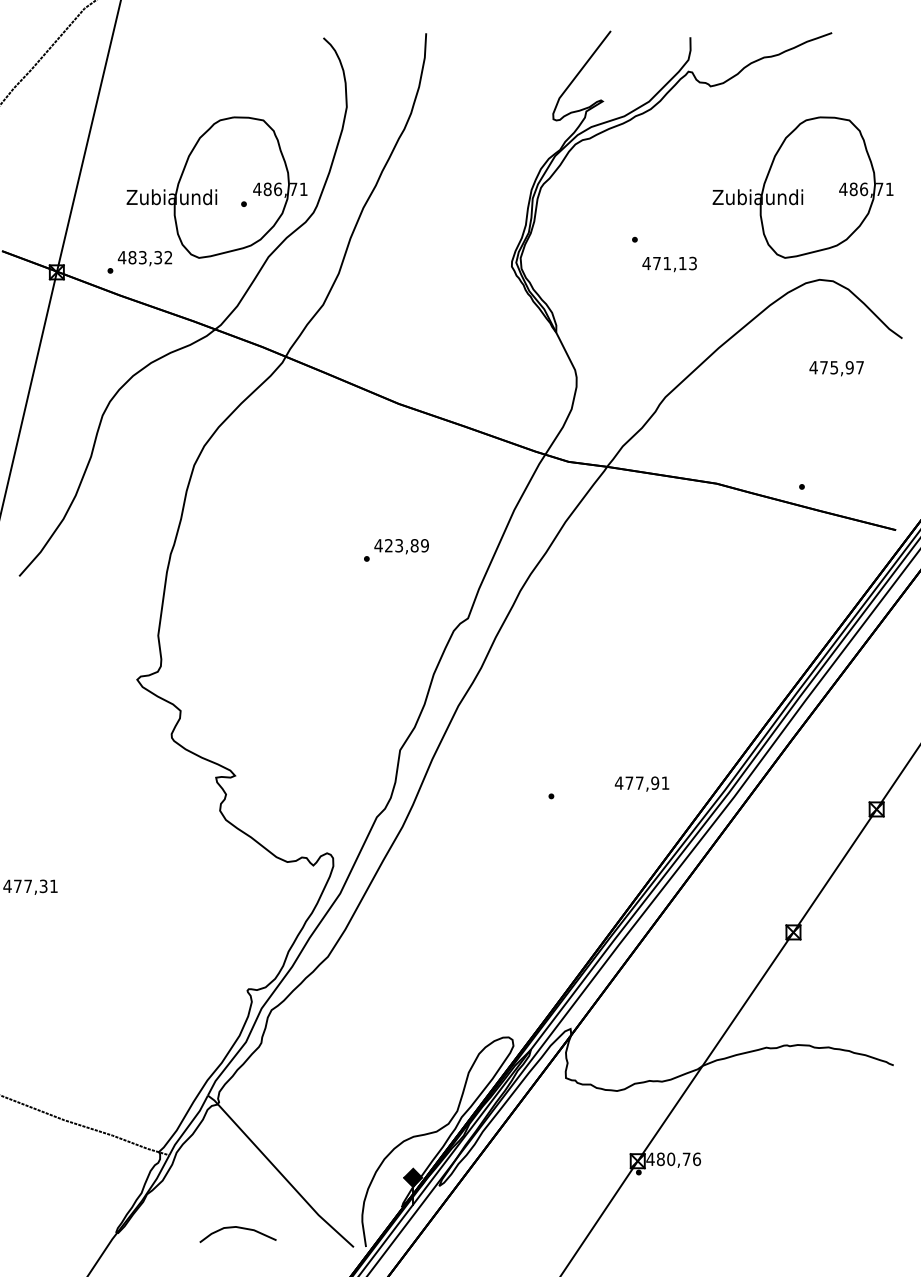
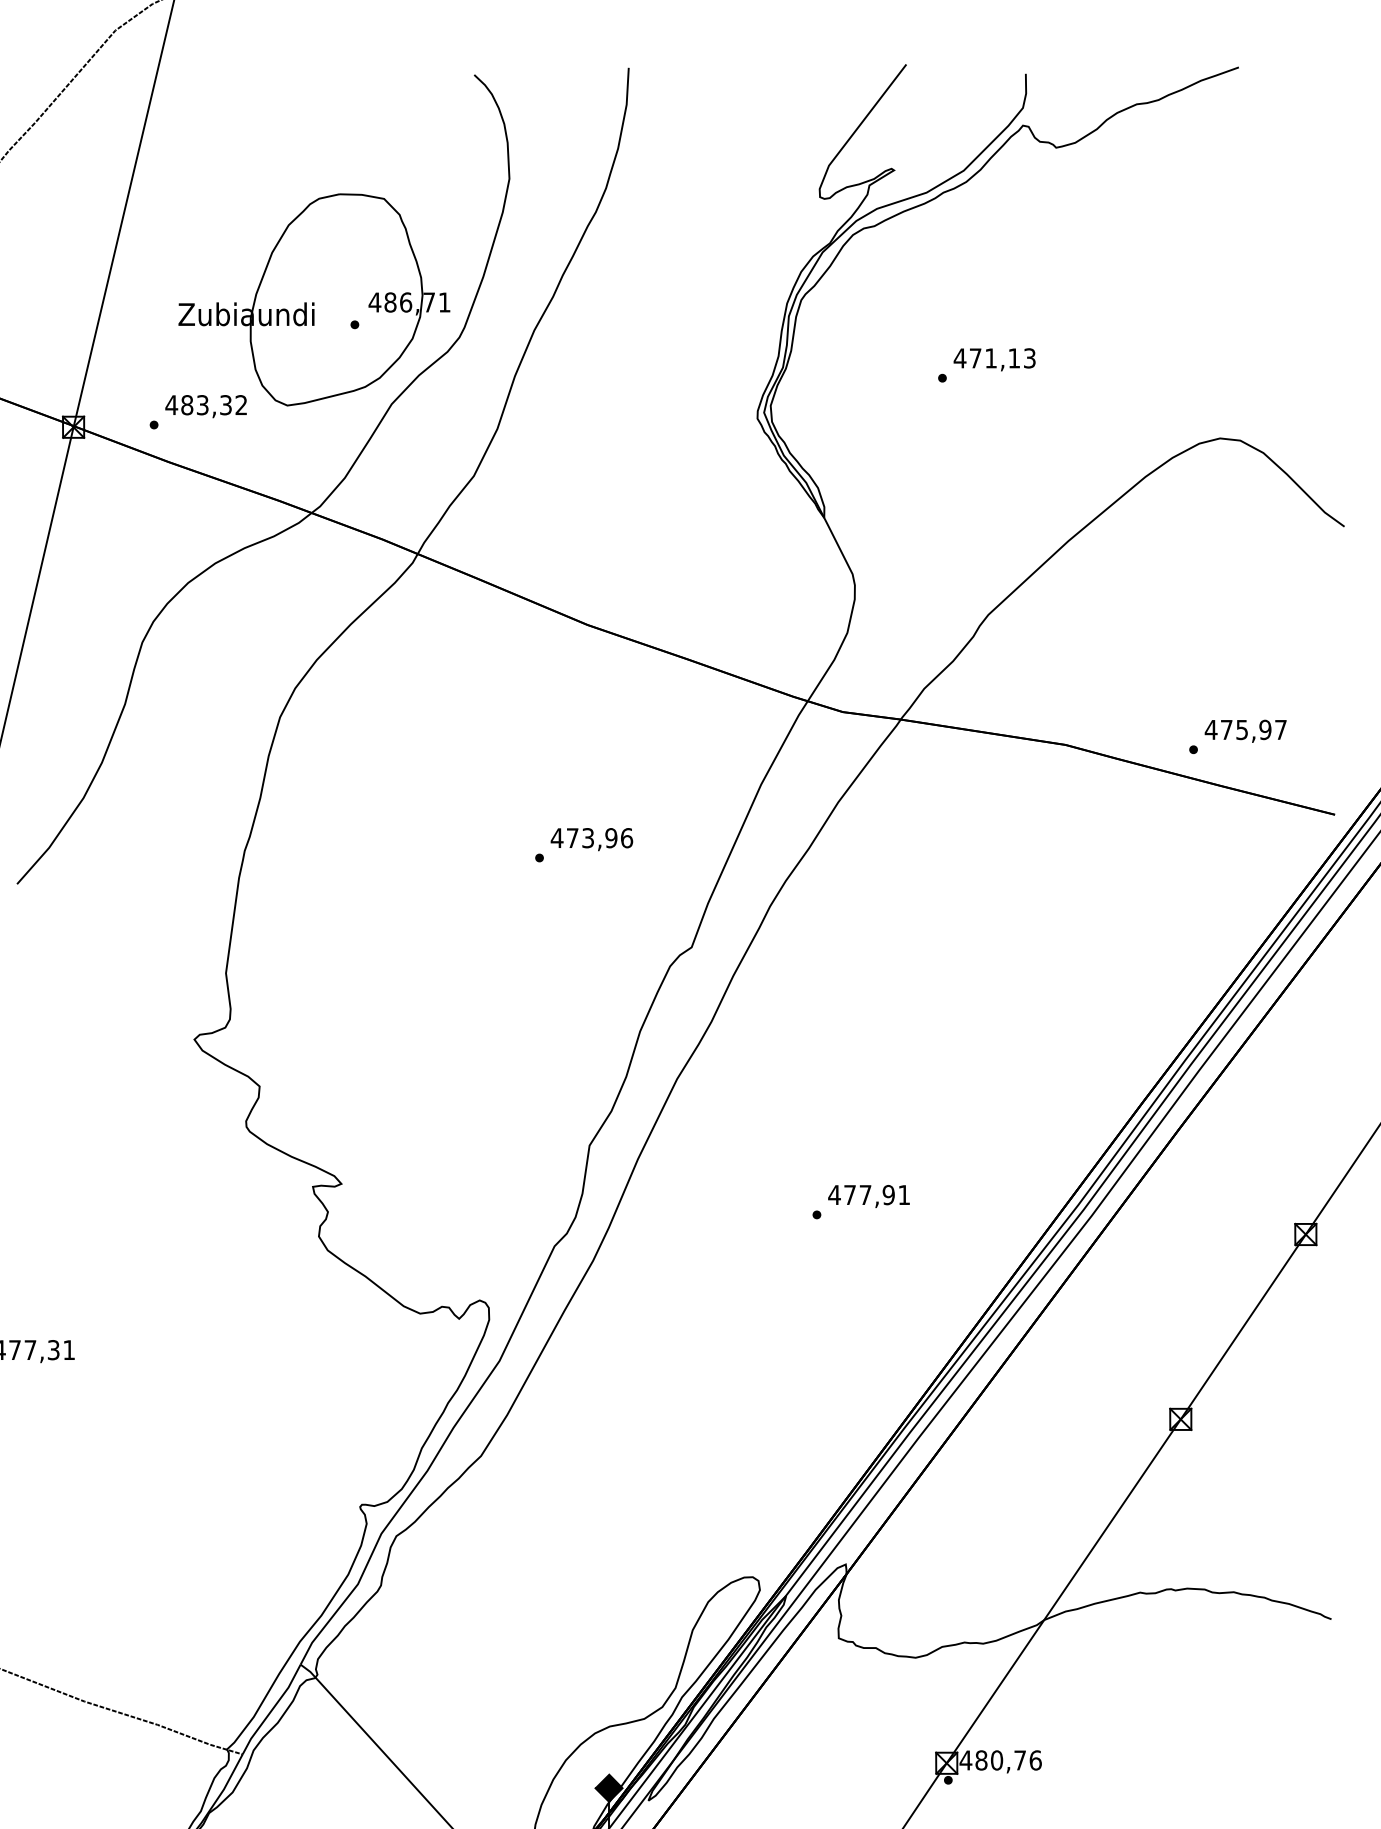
part: (802, 187) -> (1194, 299), removed
text: (669, 264) -> (994, 359), moved
text: (836, 368) -> (1245, 731), moved
text: (407, 545) -> (600, 837), 423,89 -> 473,96
text: (641, 783) -> (868, 1195), moved

